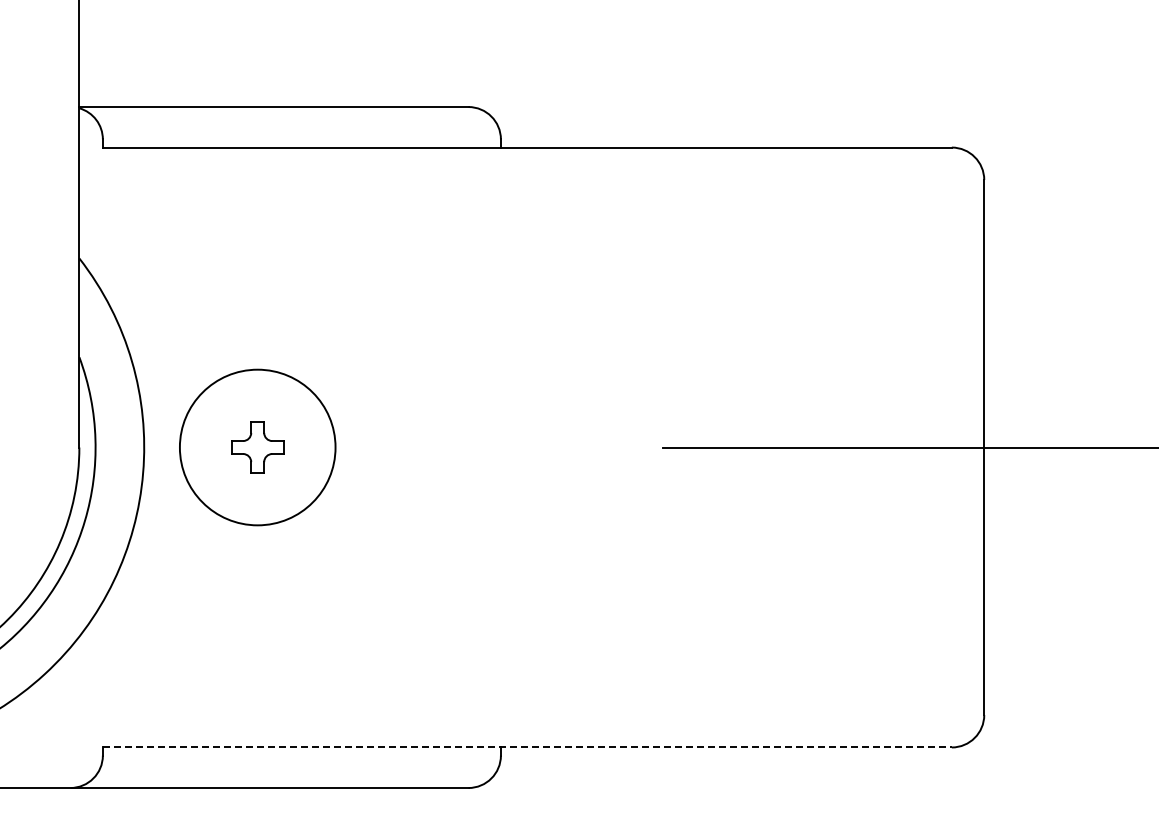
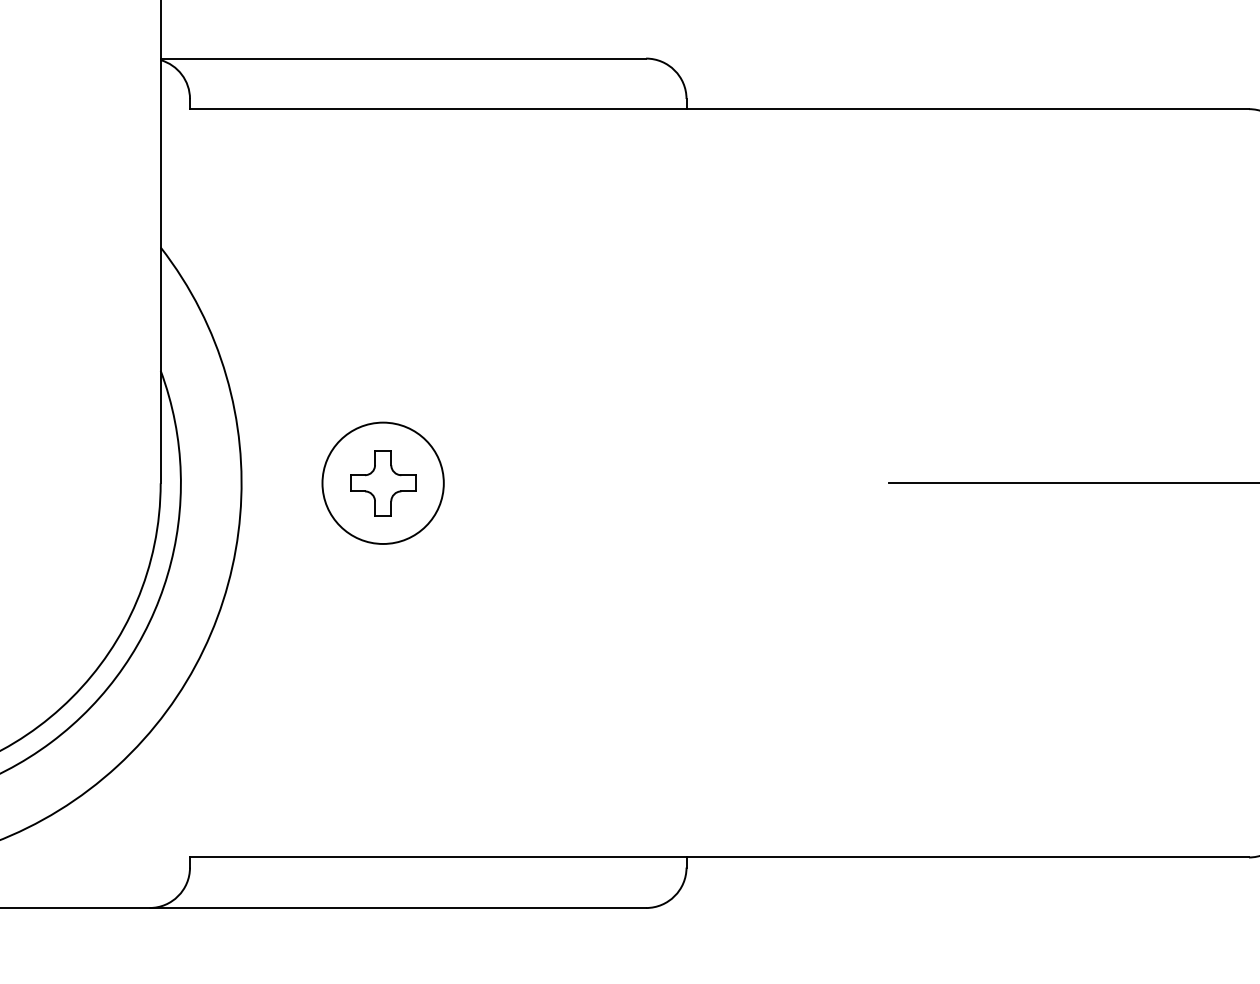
circle: (257, 447) -> (382, 483), size x0.62
line: (527, 747) -> (719, 857), dashed -> solid

